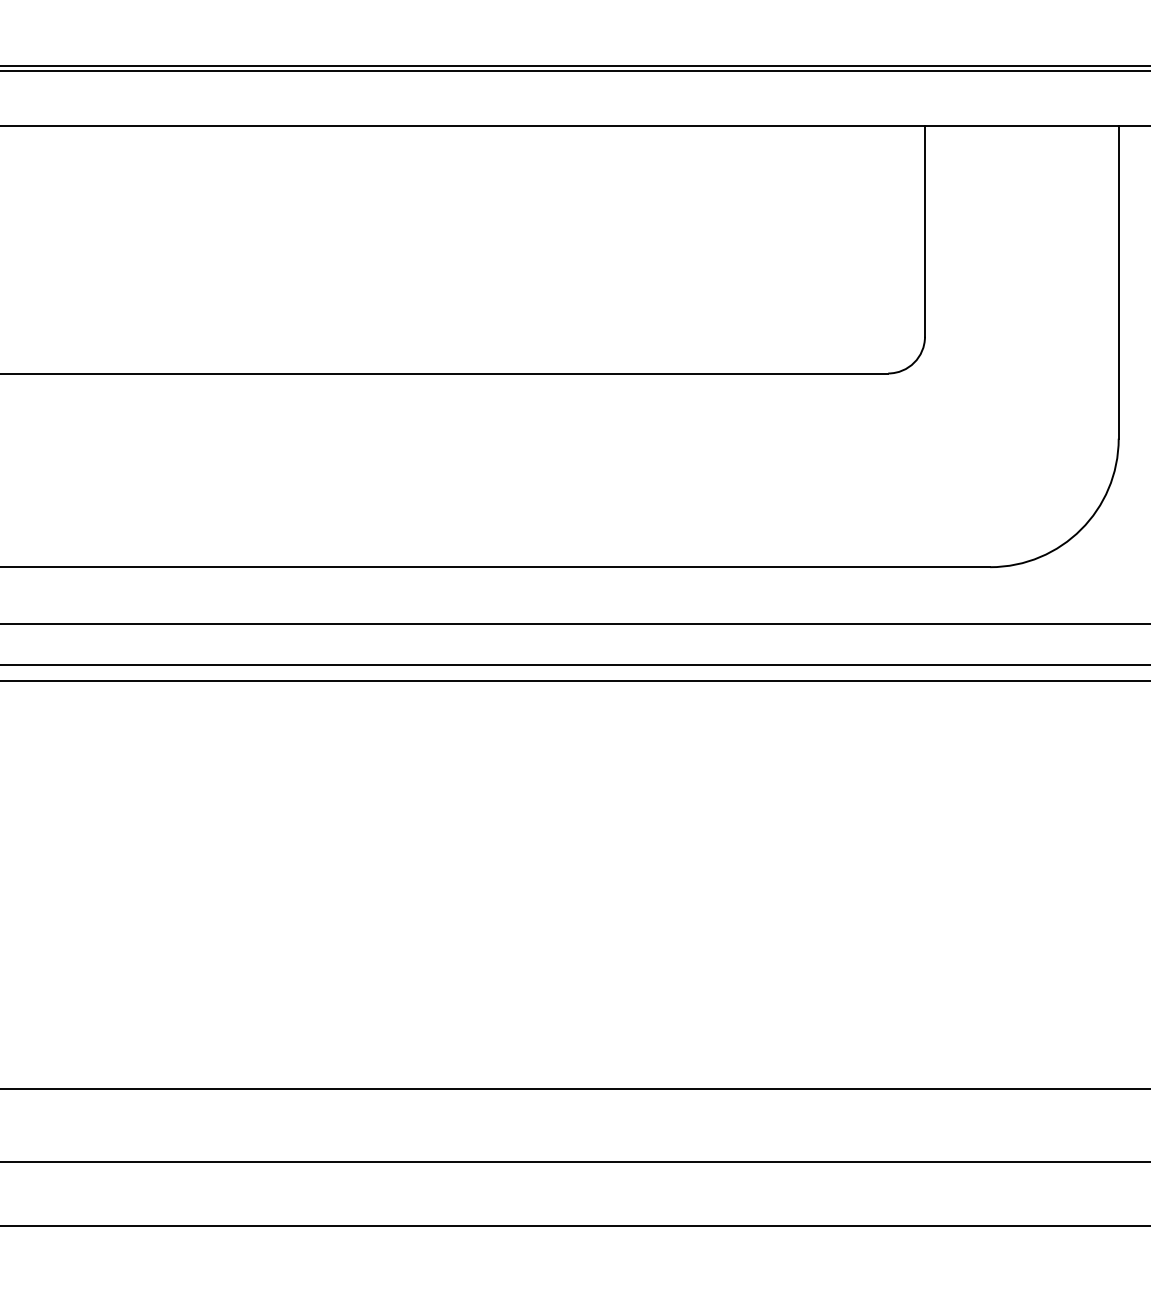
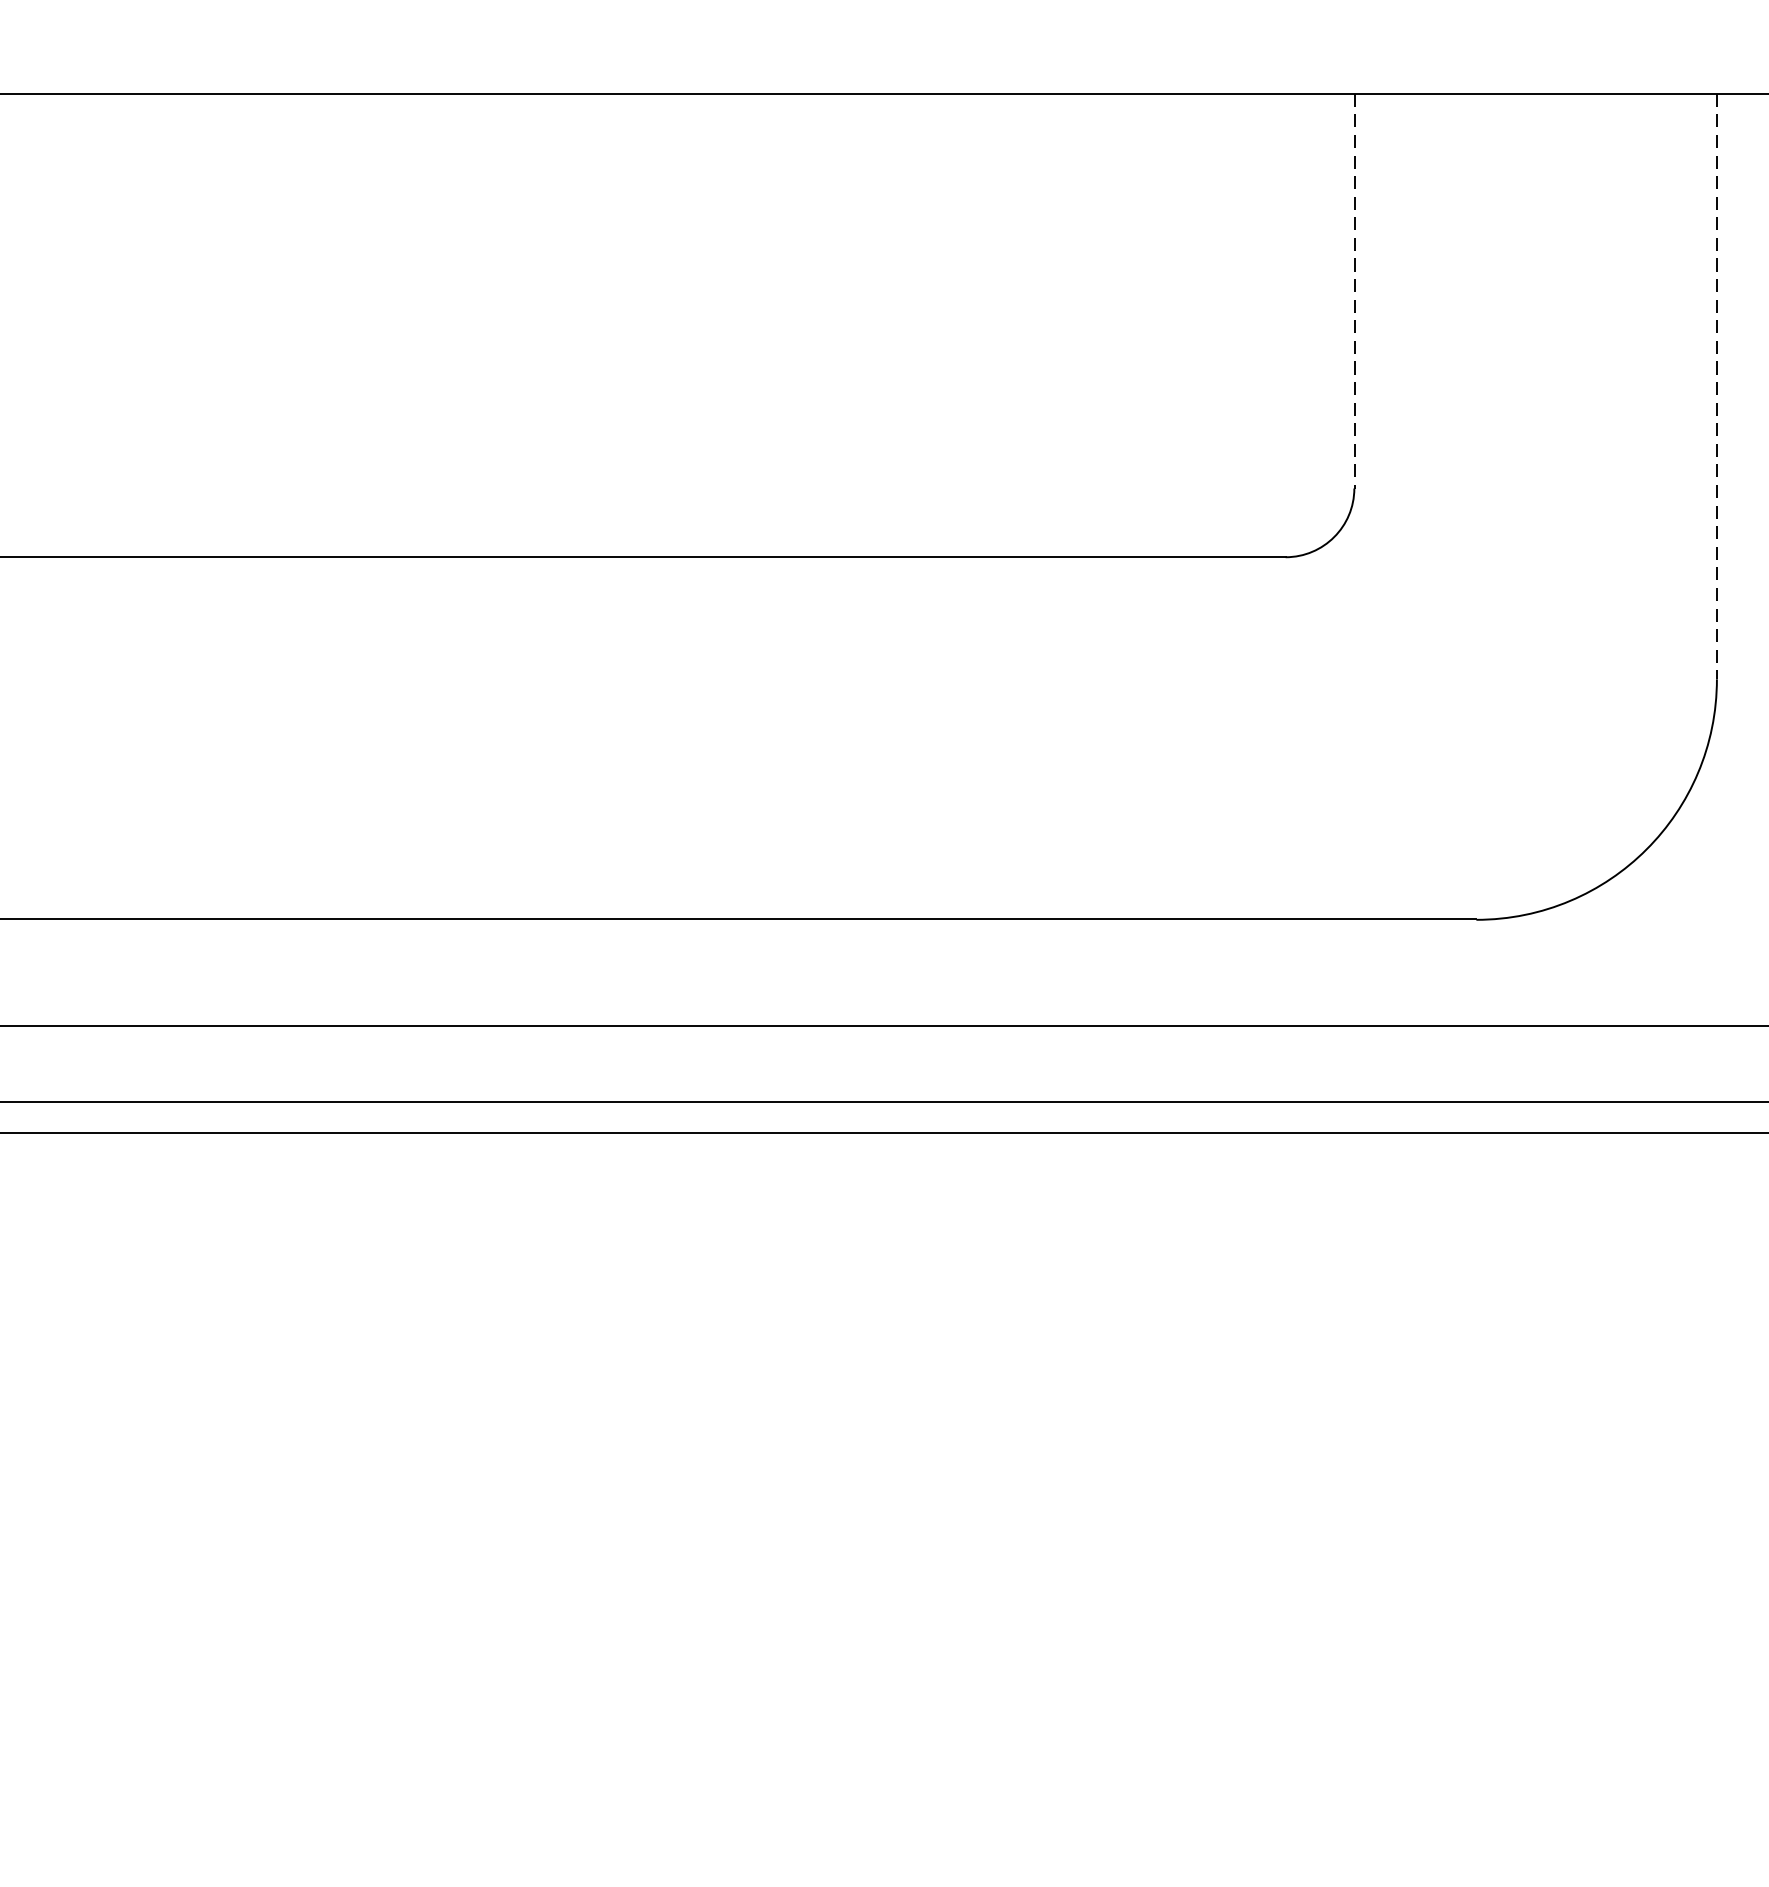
line: (925, 231) -> (1355, 291), solid -> dashed
line: (1118, 282) -> (1716, 386), solid -> dashed

